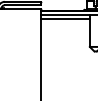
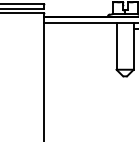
line: (64, 19) -> (79, 29), removed

